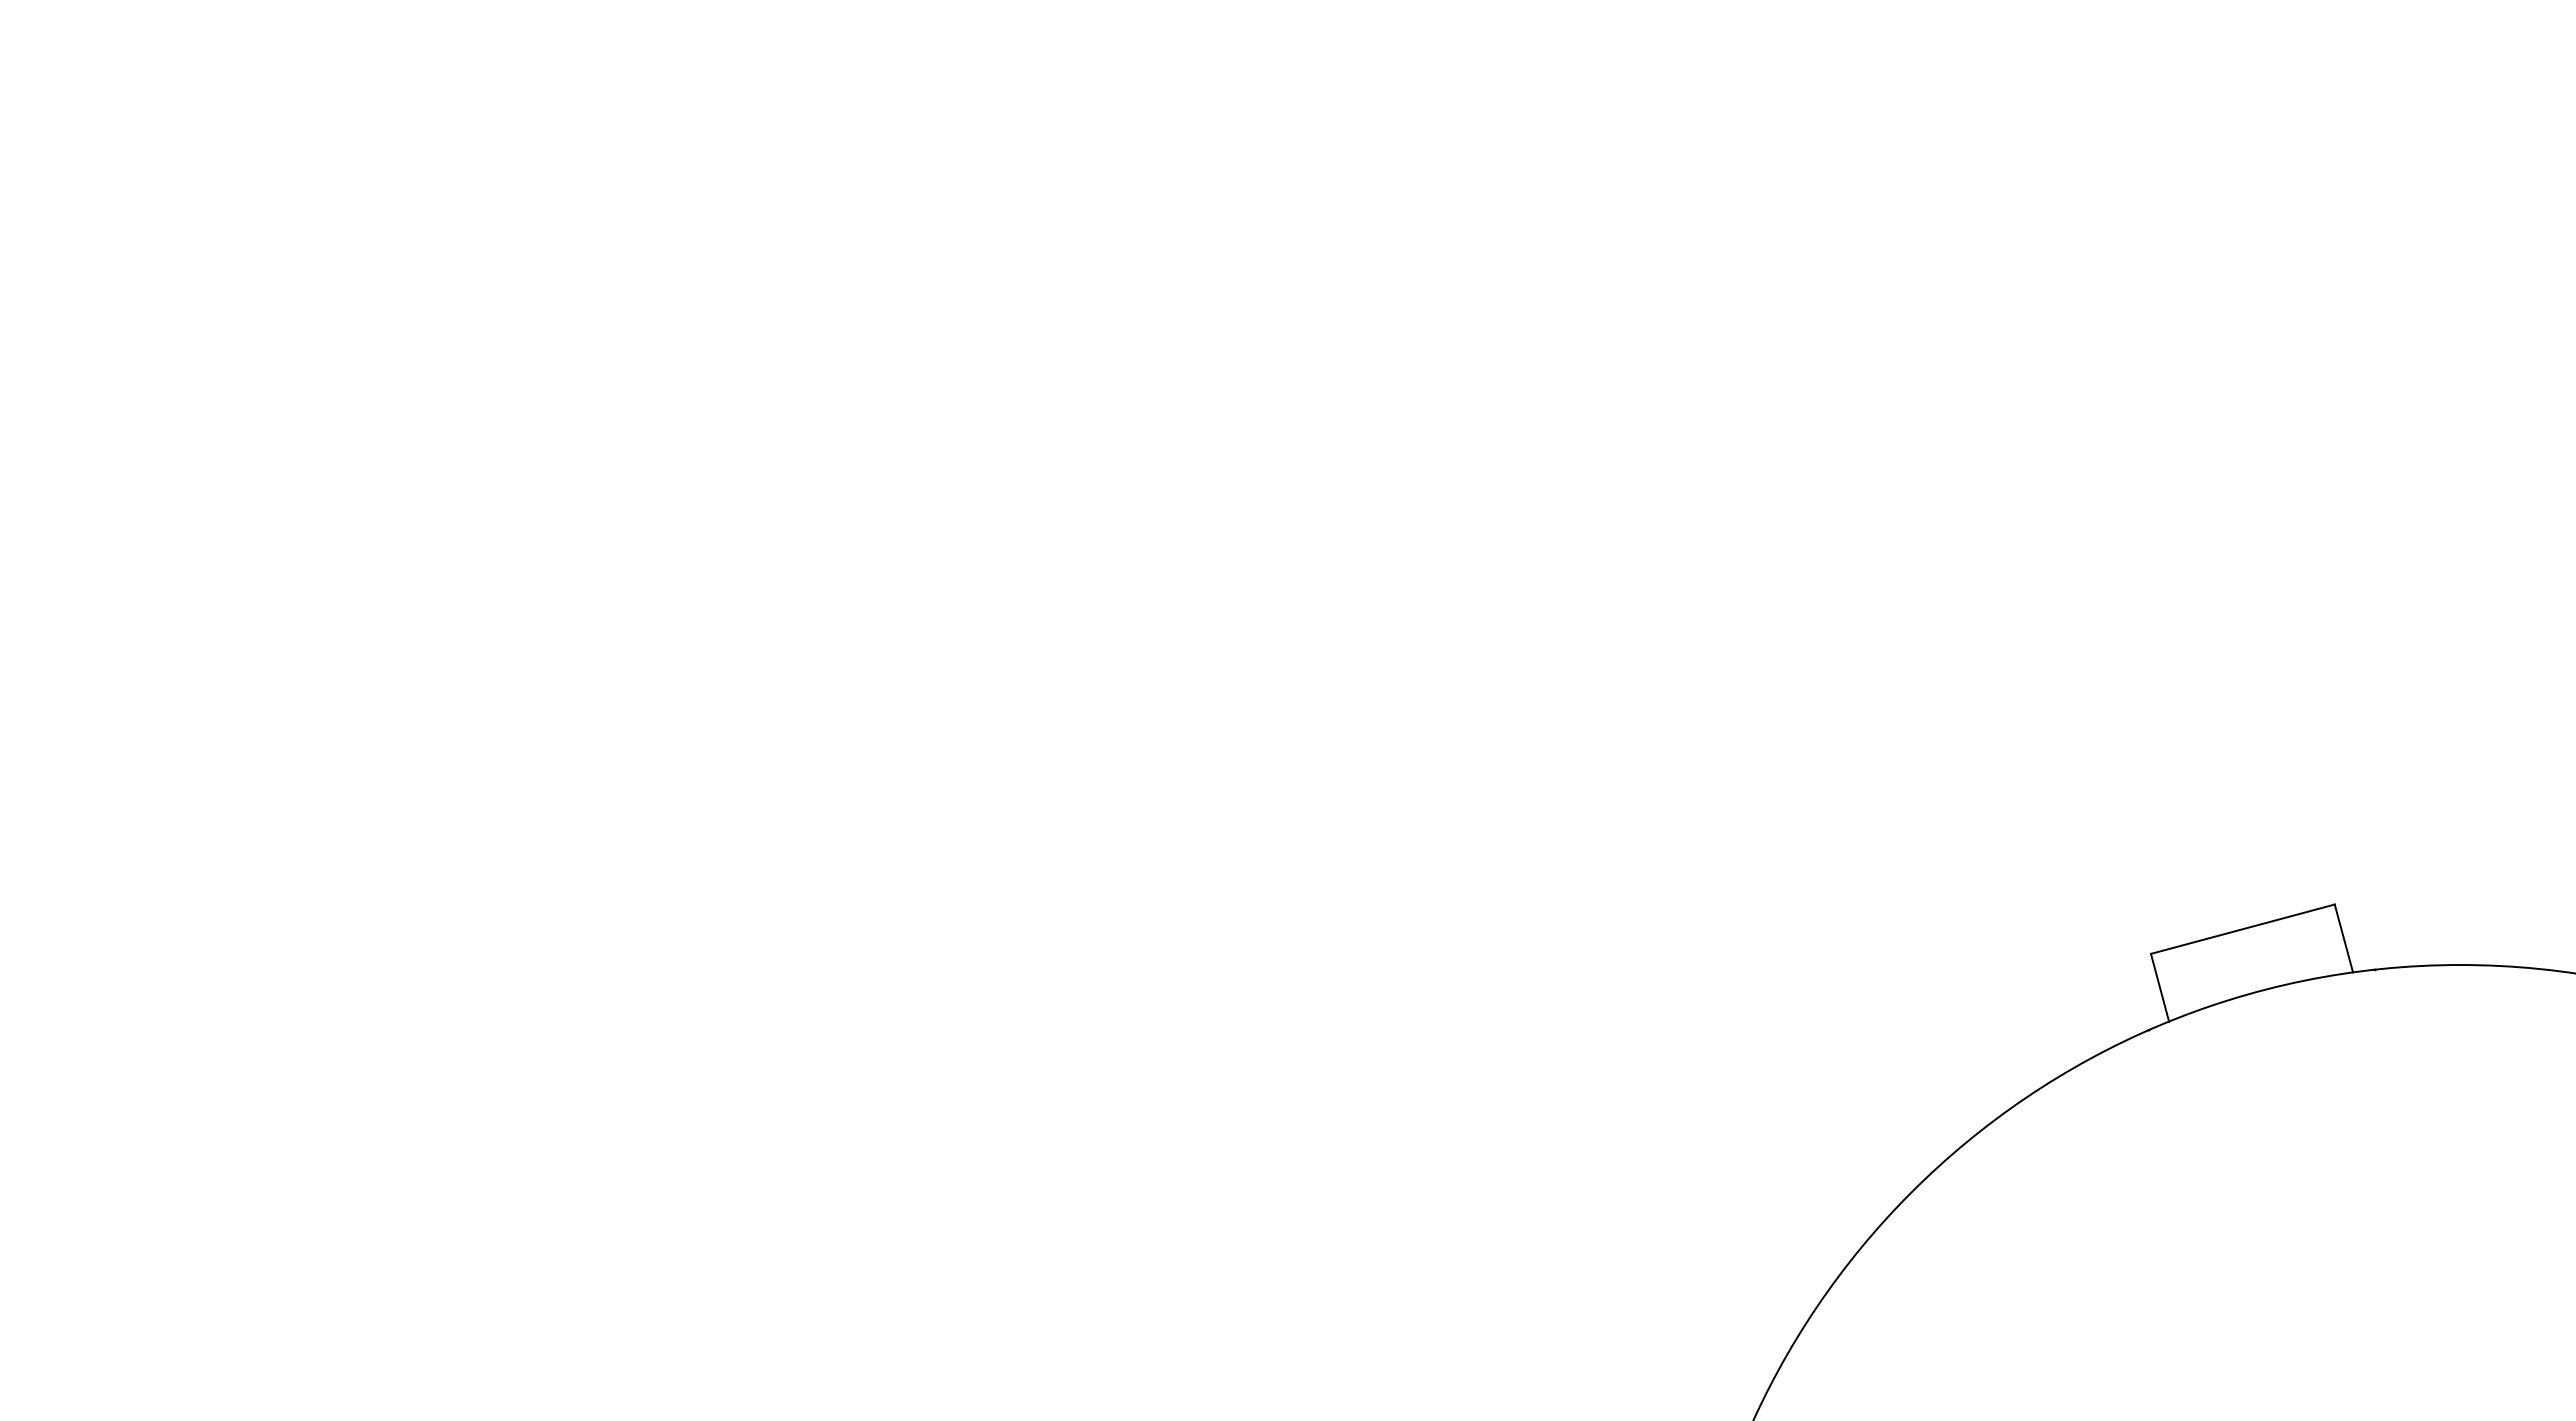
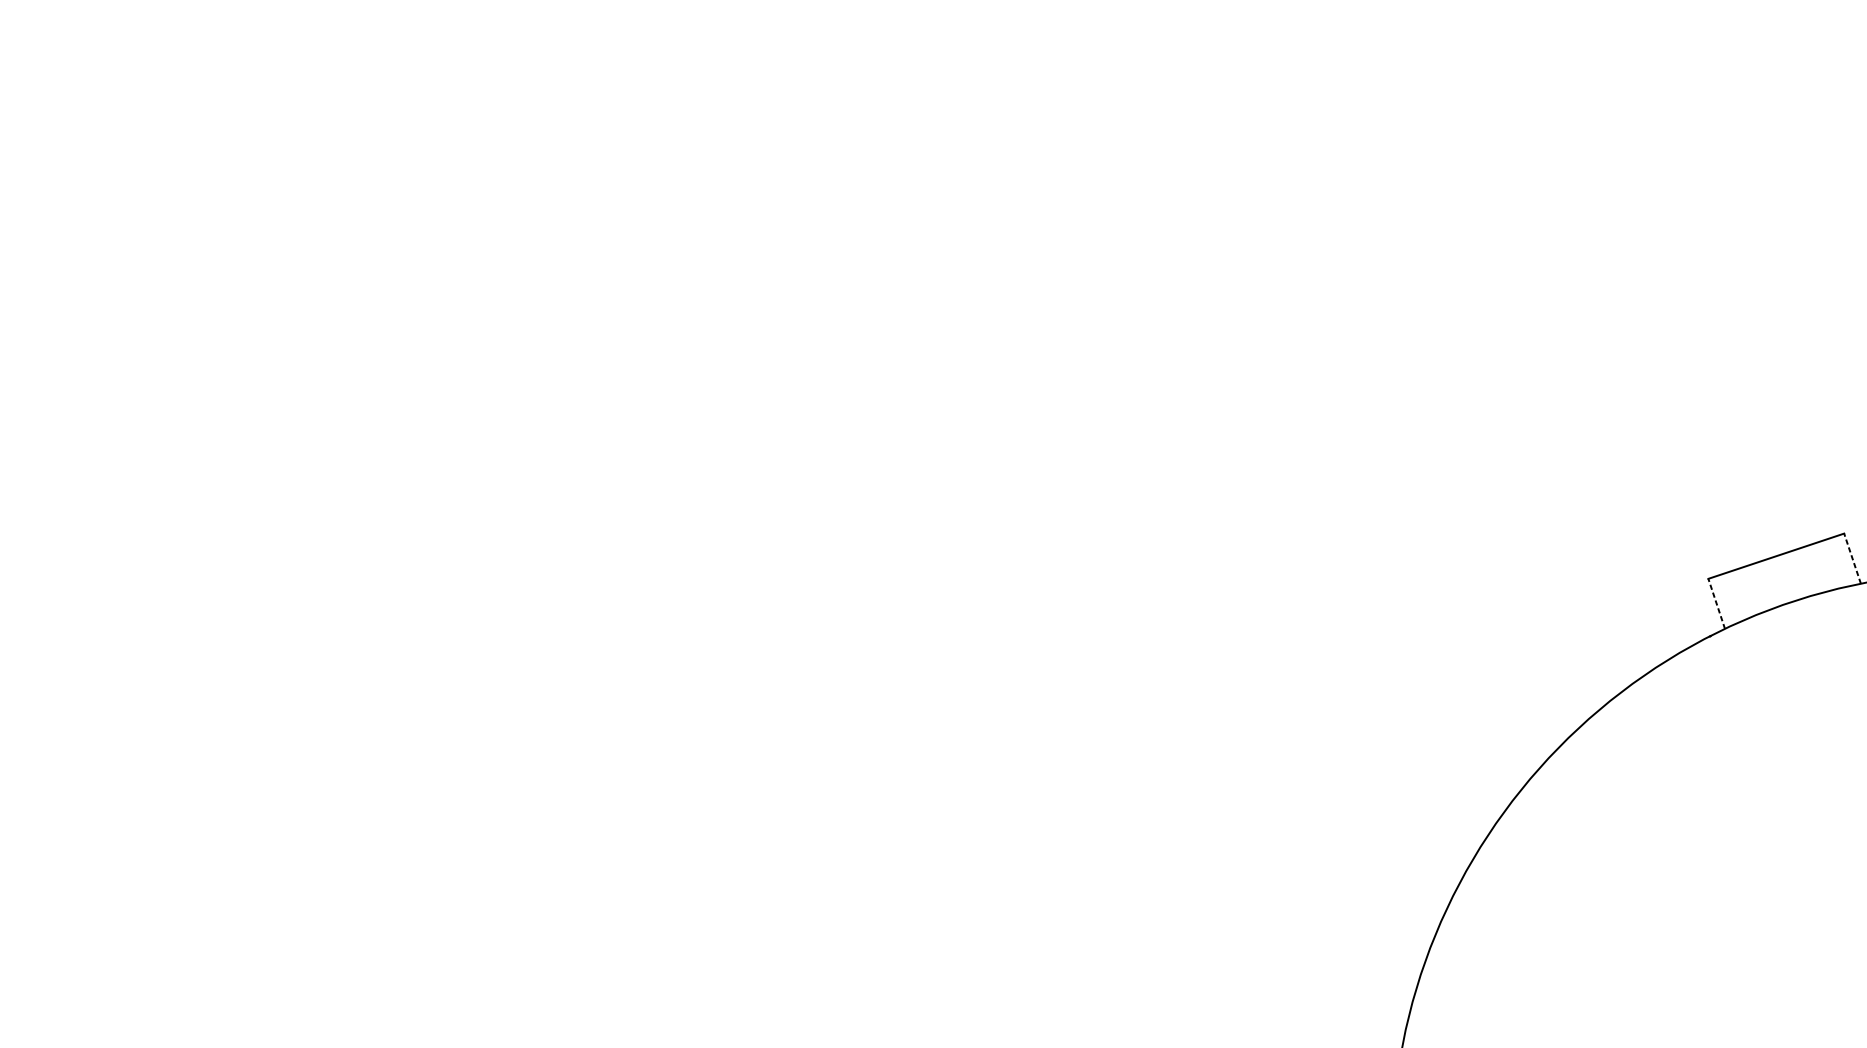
line: (2343, 938) -> (1852, 558), solid -> dashed
line: (2159, 987) -> (1716, 603), solid -> dashed

